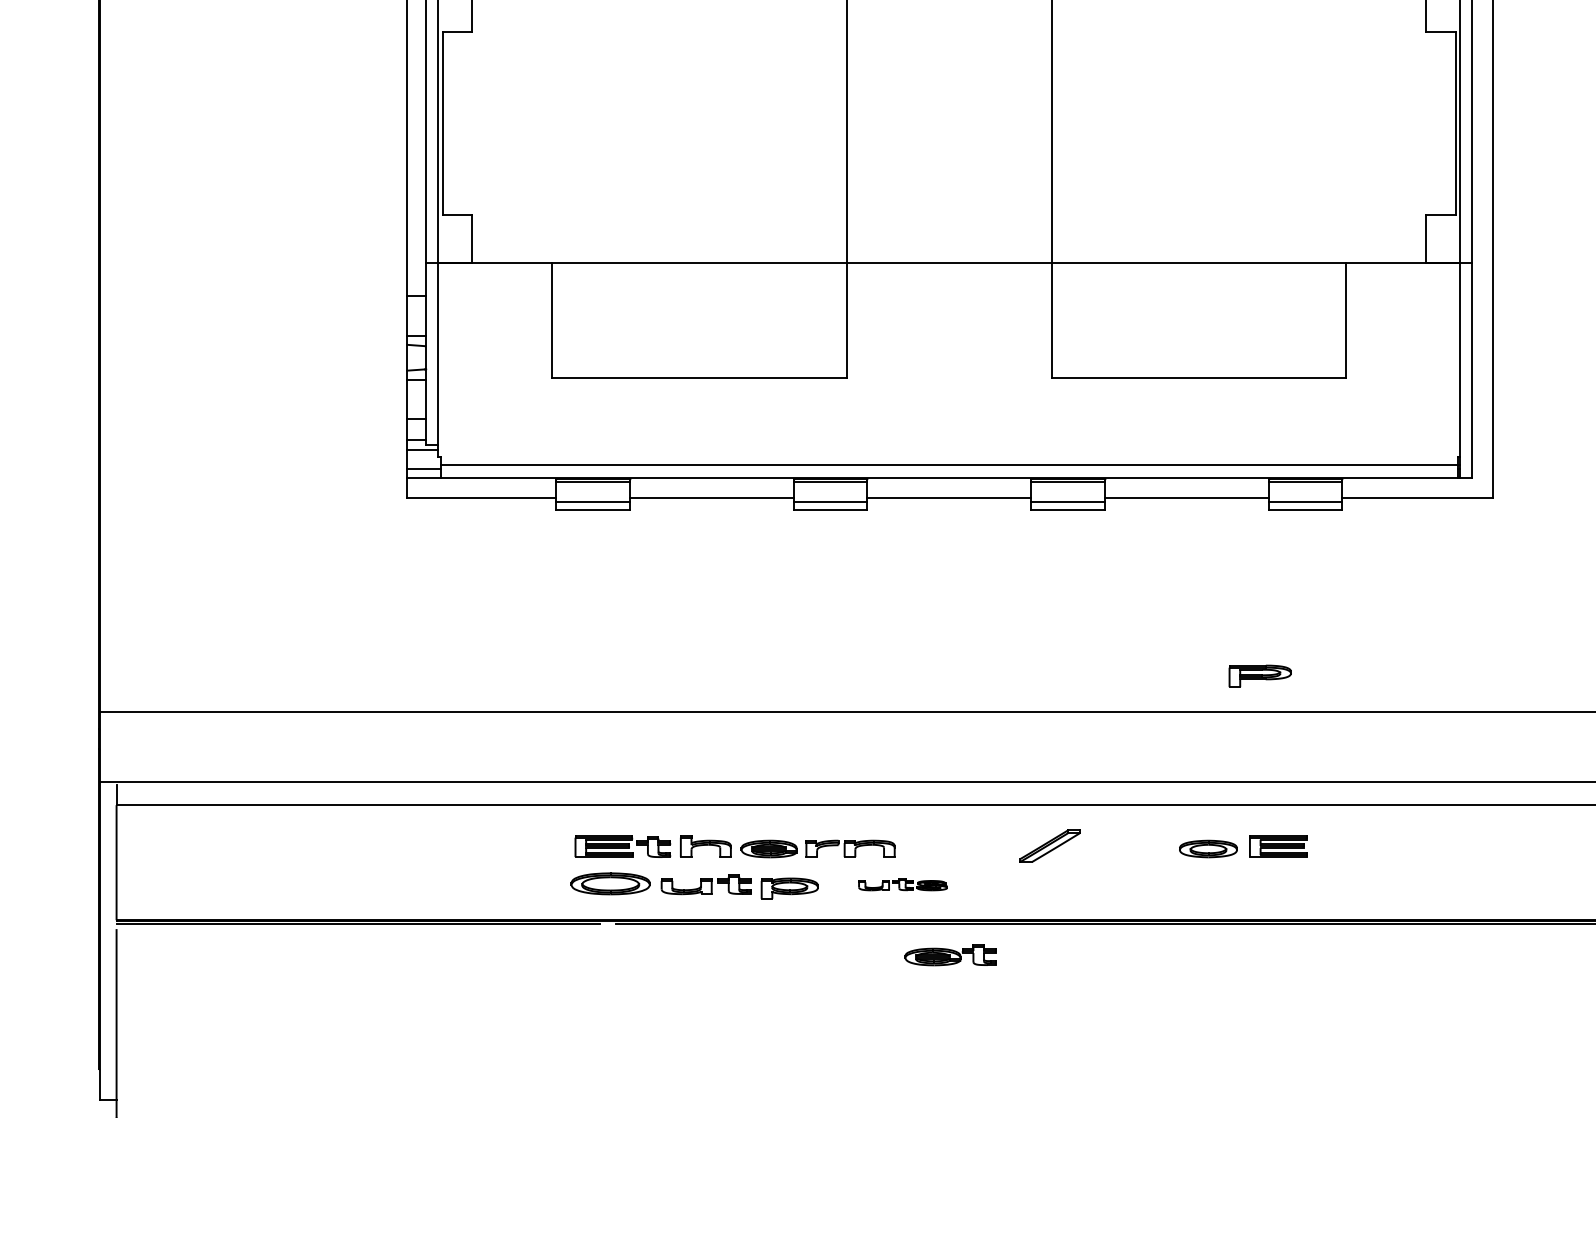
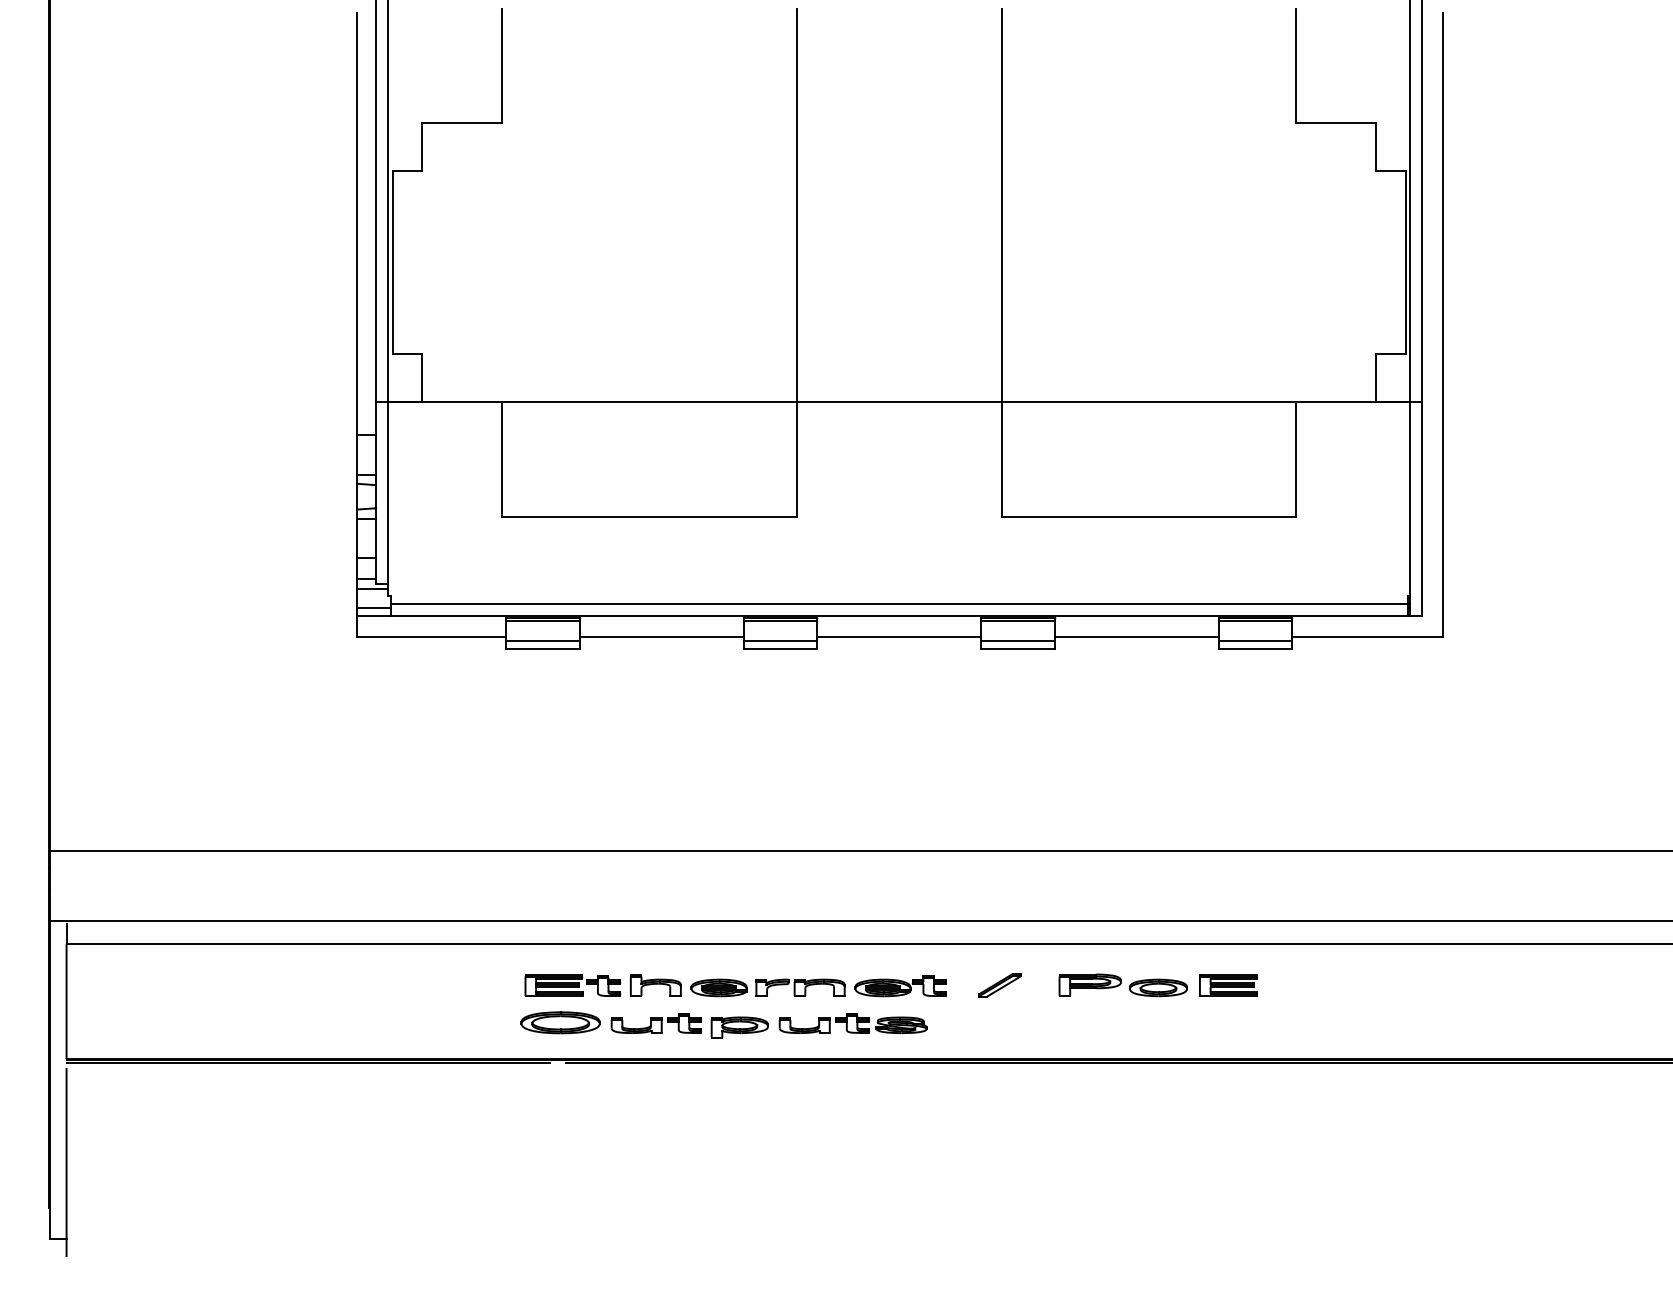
part: (1259, 675) -> (1089, 984), moved
part: (1049, 846) -> (999, 985), size x0.71
part: (902, 884) -> (852, 1023), size x1.67
part: (950, 955) -> (900, 986), moved

